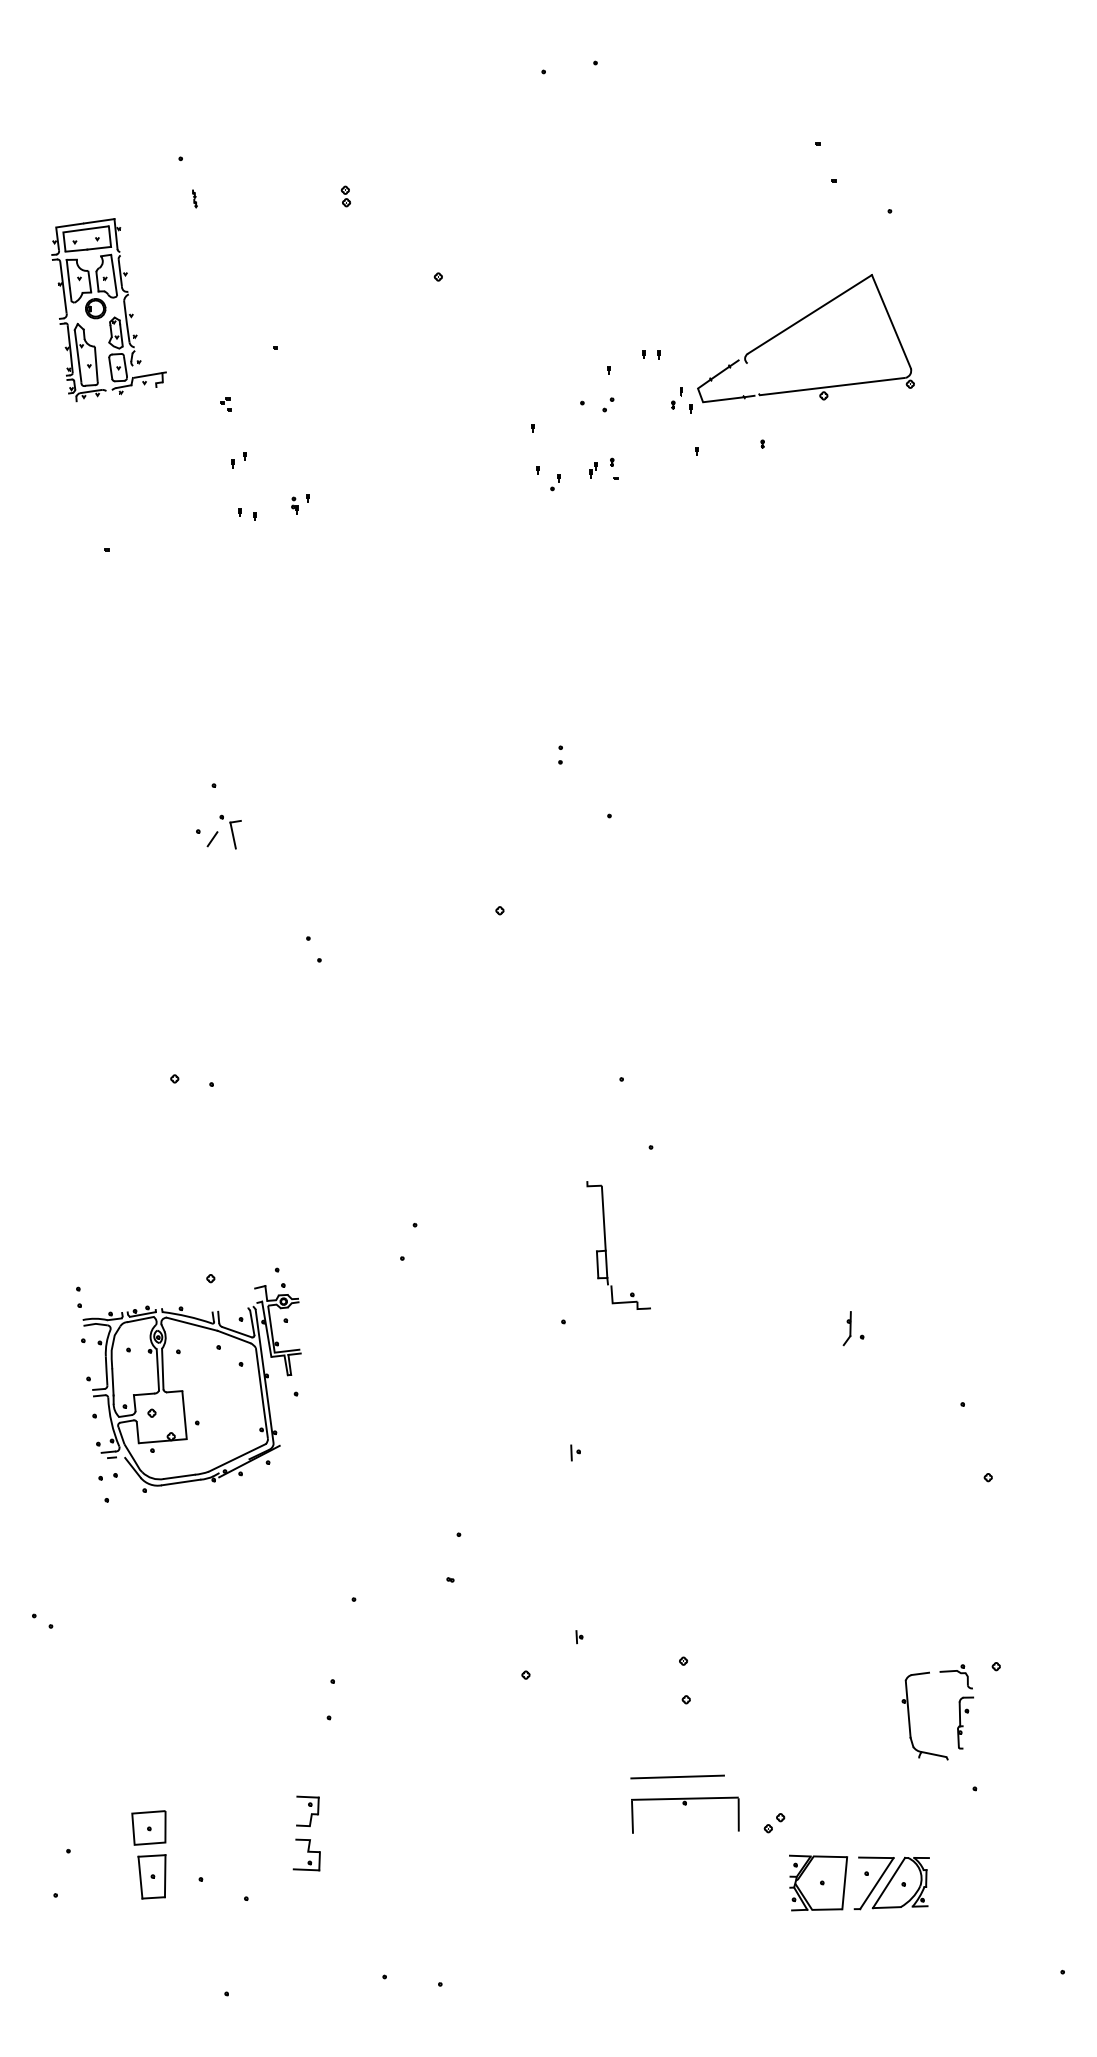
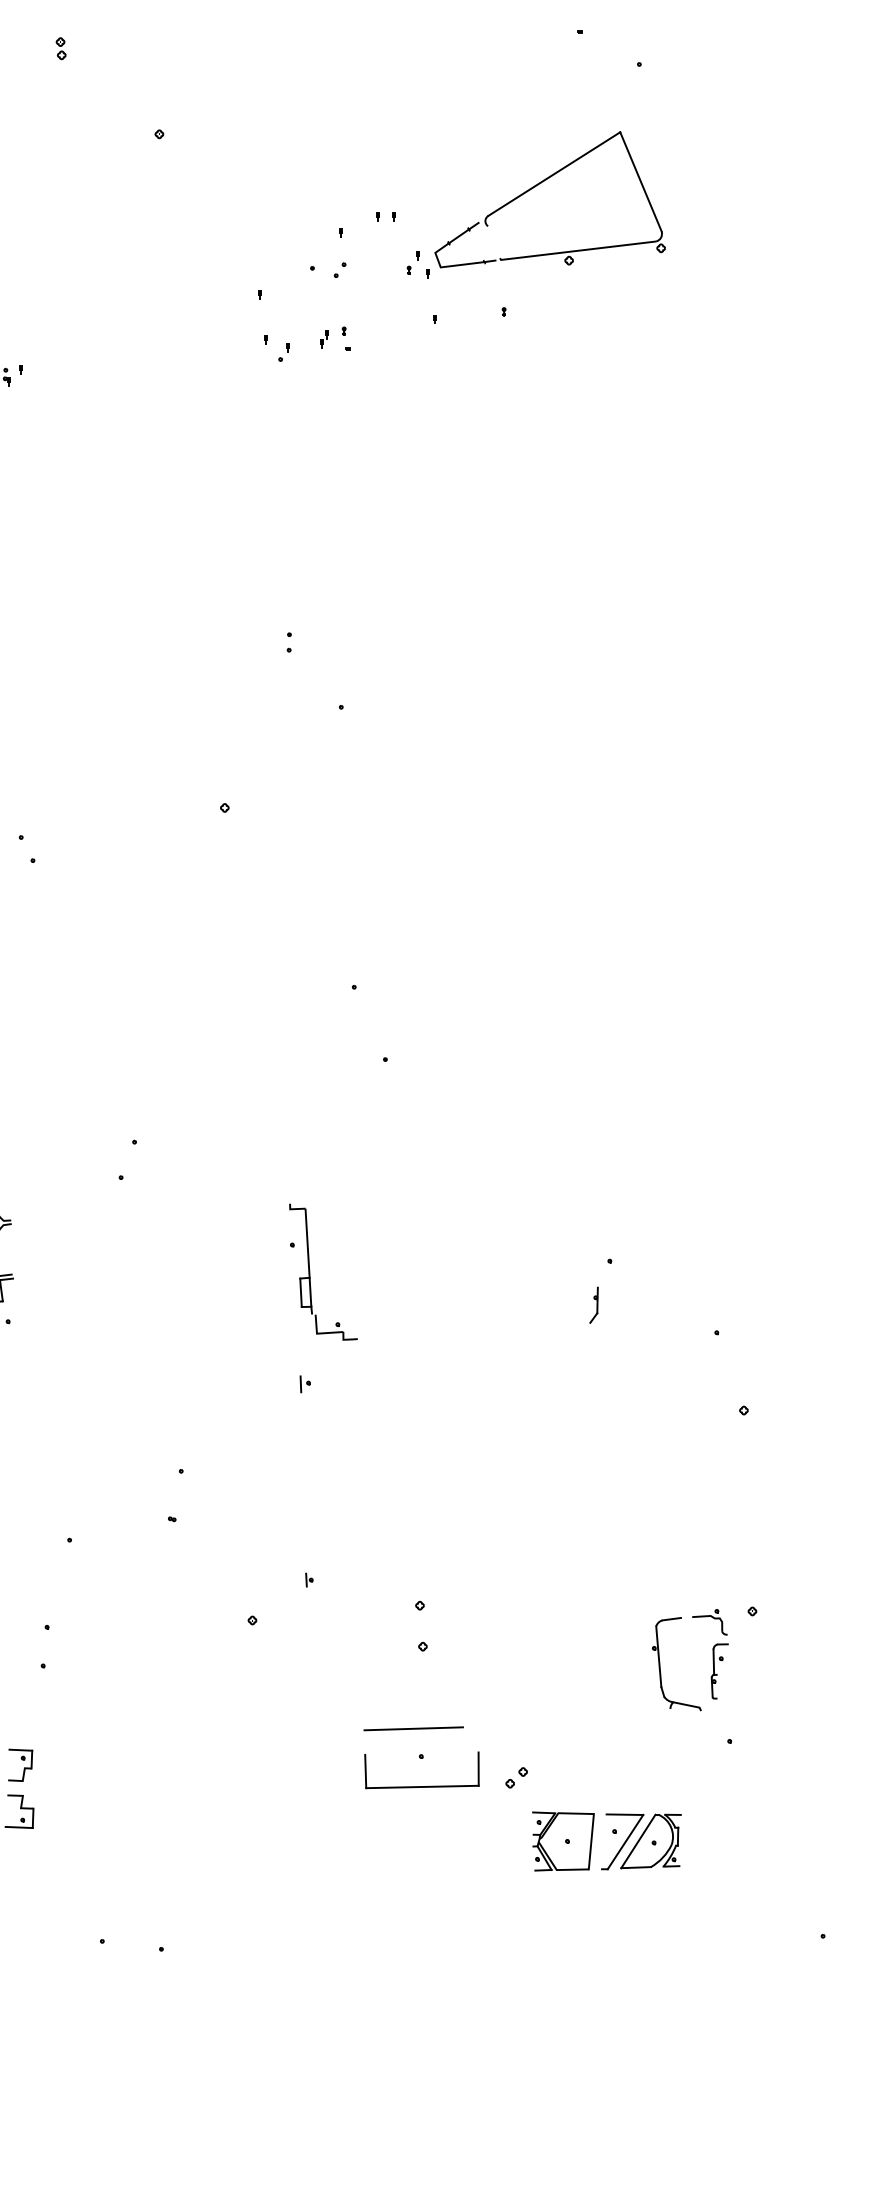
part: (606, 1245) -> (310, 1272), moved
part: (846, 1328) -> (593, 1305), moved
line: (684, 1798) -> (422, 1786), moved

